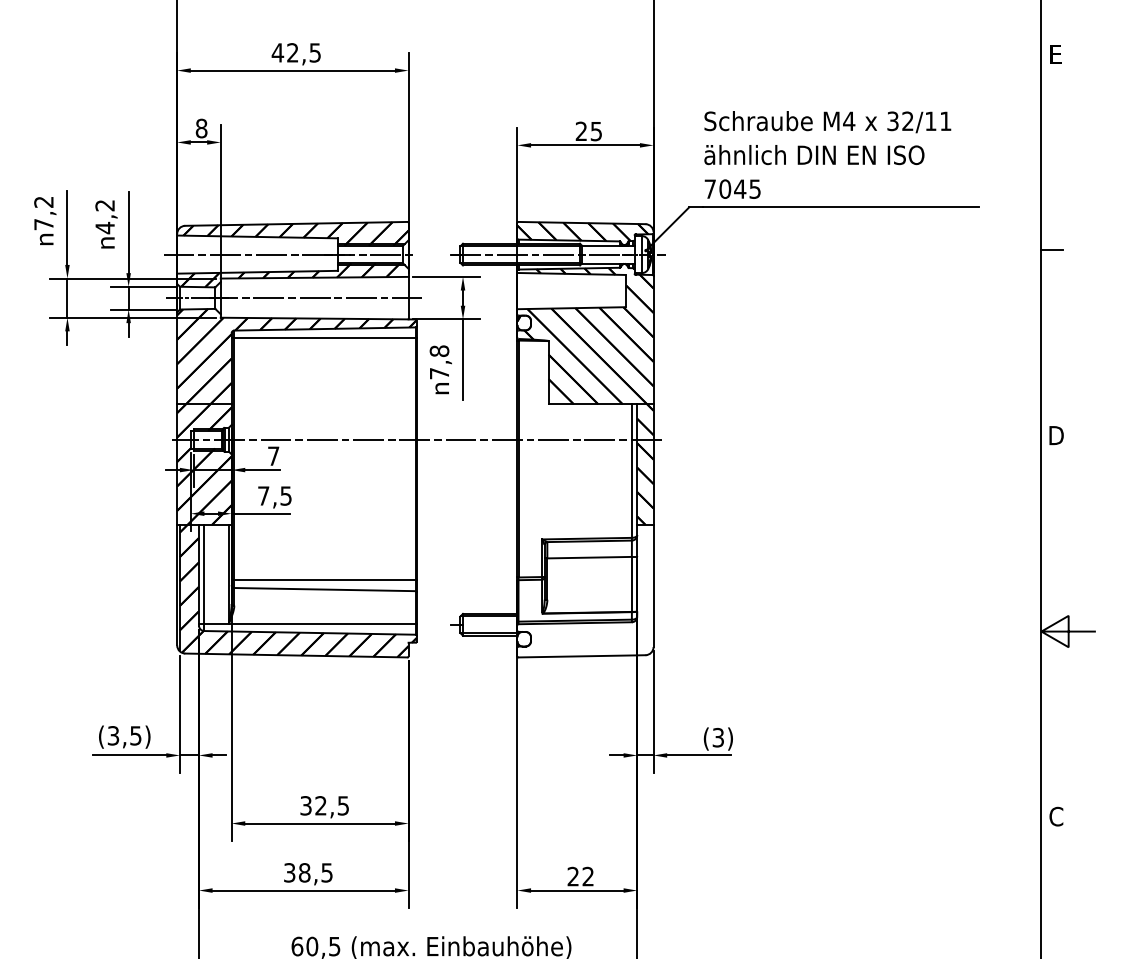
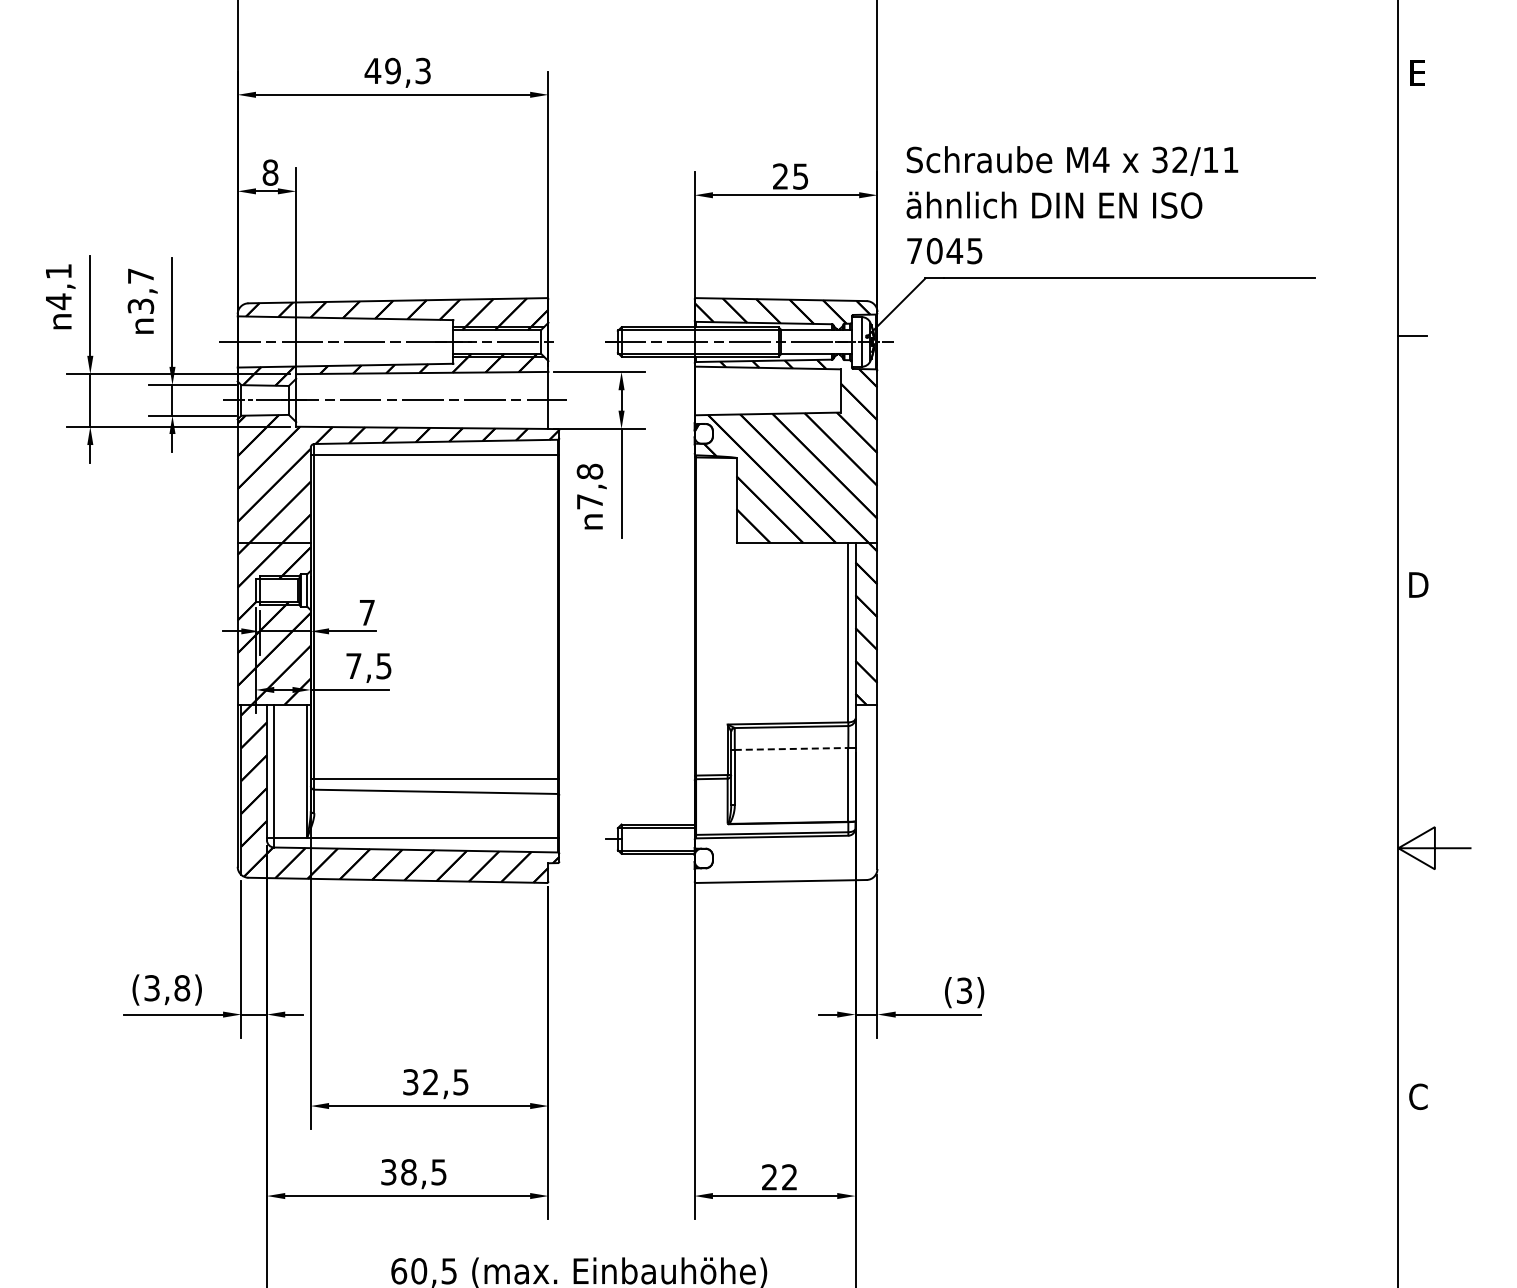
text: (303, 52) -> (407, 70), 42,5 -> 49,3
text: (827, 155) -> (1072, 205), moved
text: (43, 214) -> (58, 287), 7,2 -> 4,1
text: (104, 217) -> (140, 291), 4,2 -> 3,7
line: (416, 439) -> (559, 590), removed
line: (589, 557) -> (791, 748), solid -> dashed
text: (136, 736) -> (182, 988), (3,5) -> (3,8)

